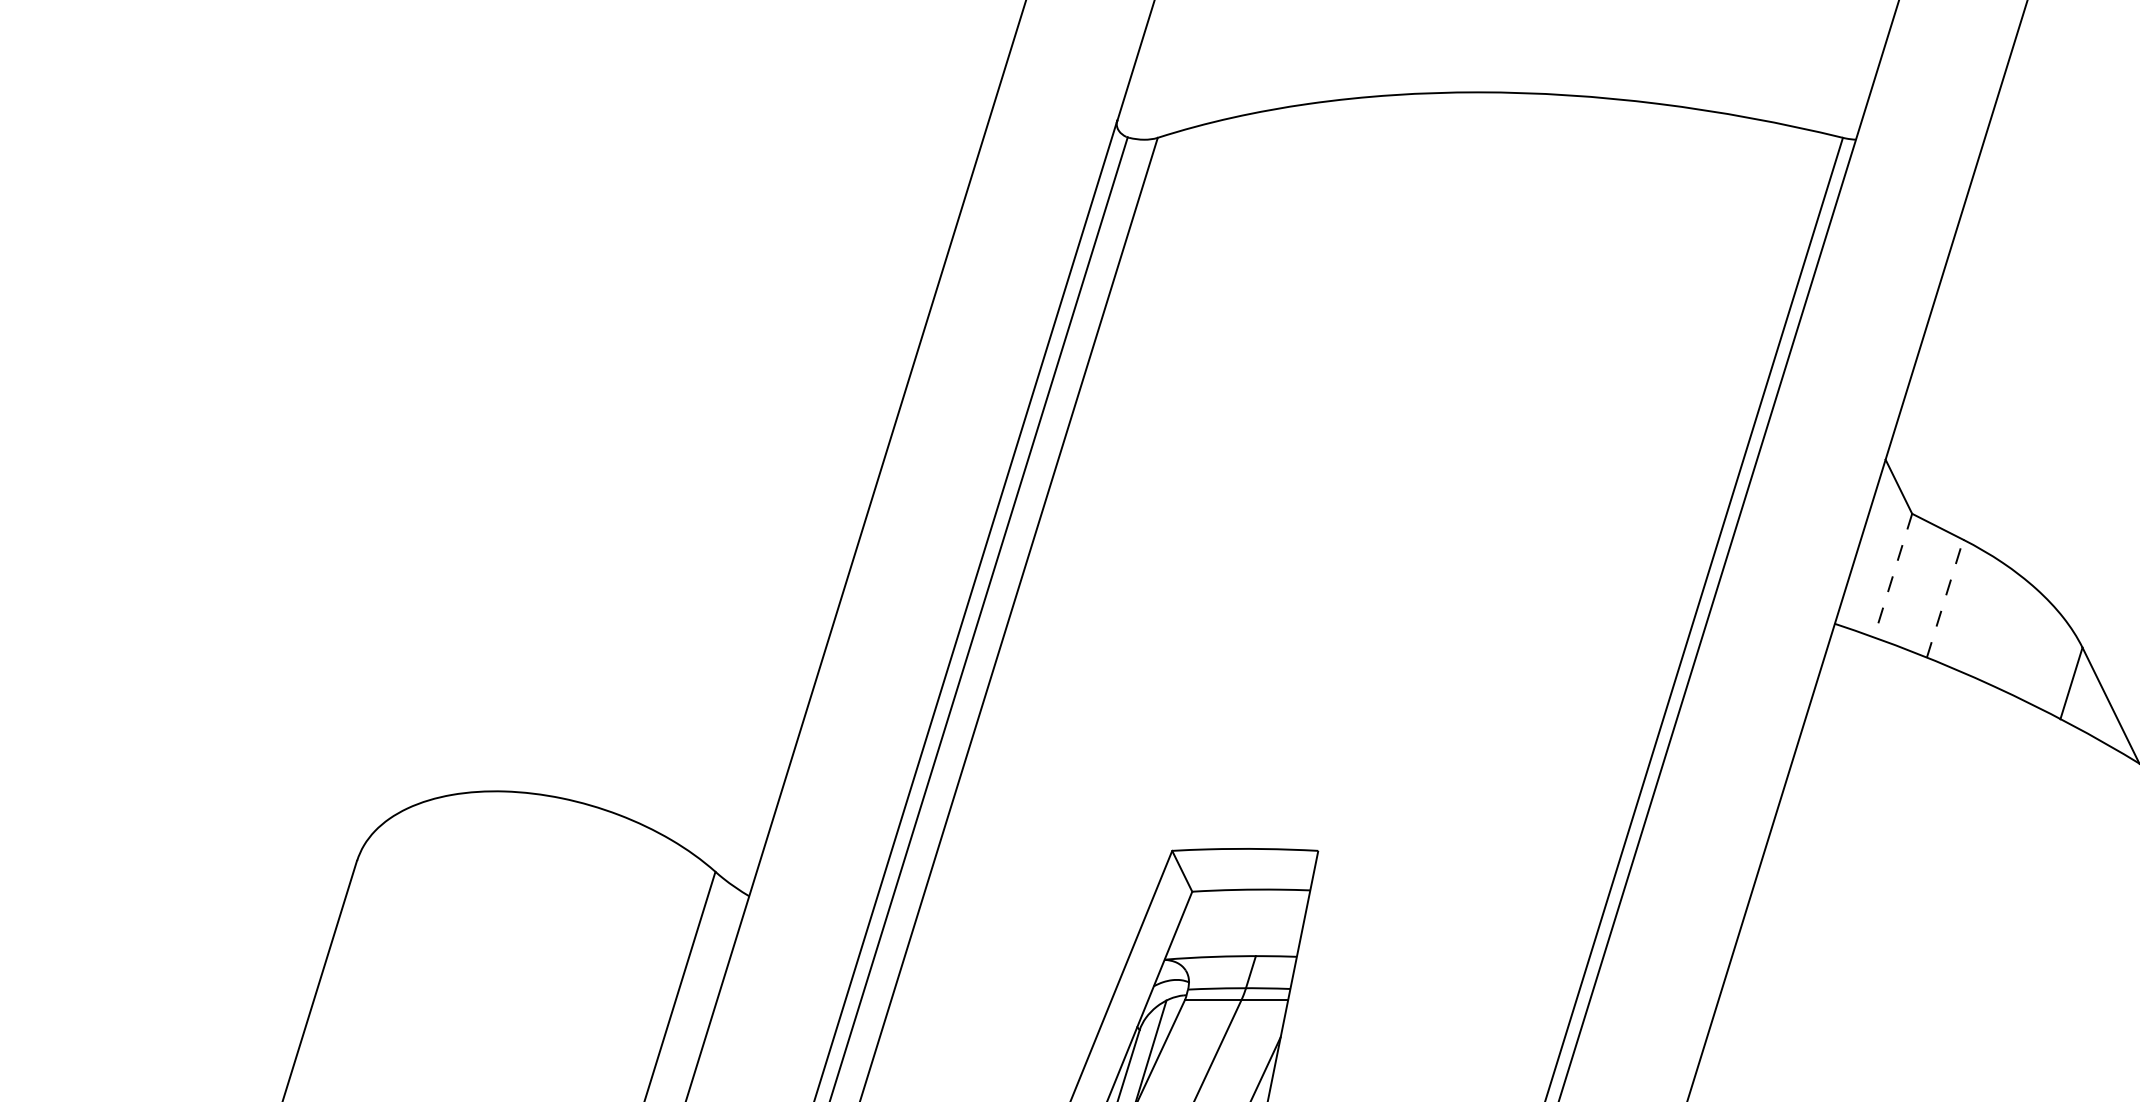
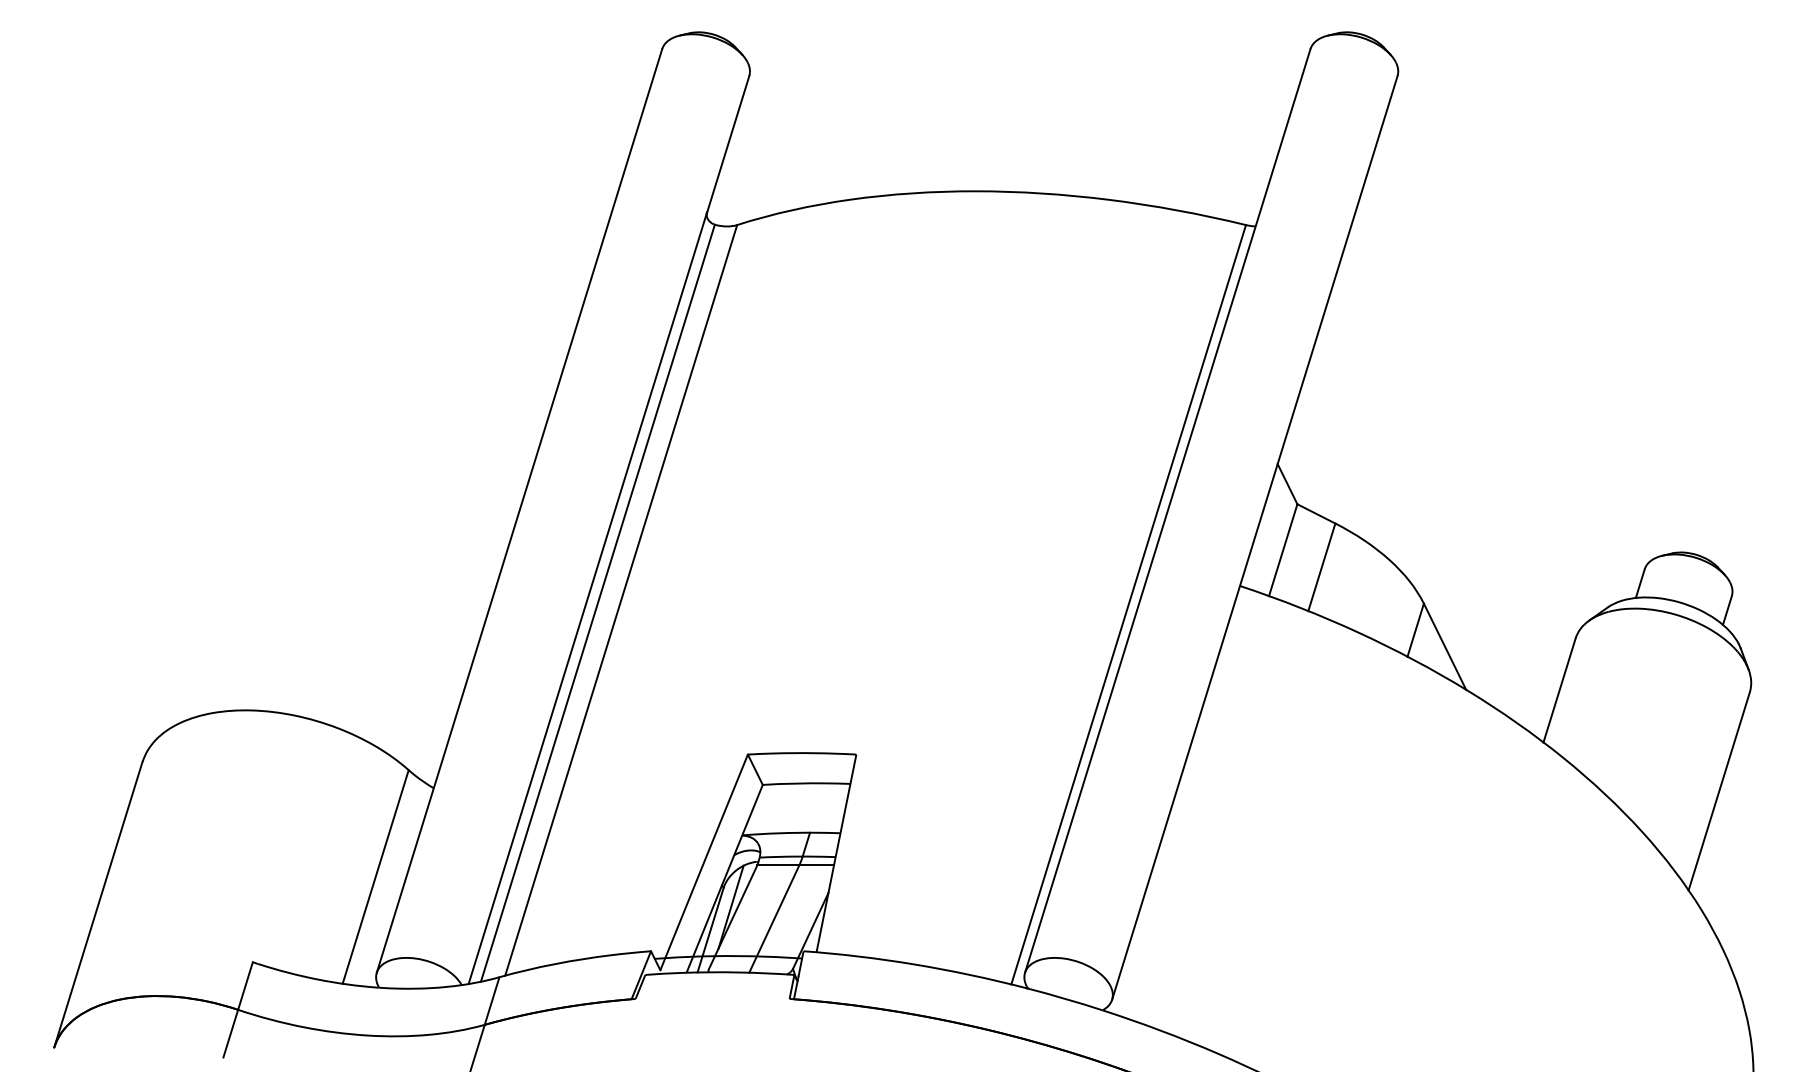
line: (1893, 576) -> (1283, 550), dashed -> solid
line: (1944, 598) -> (1321, 567), dashed -> solid

